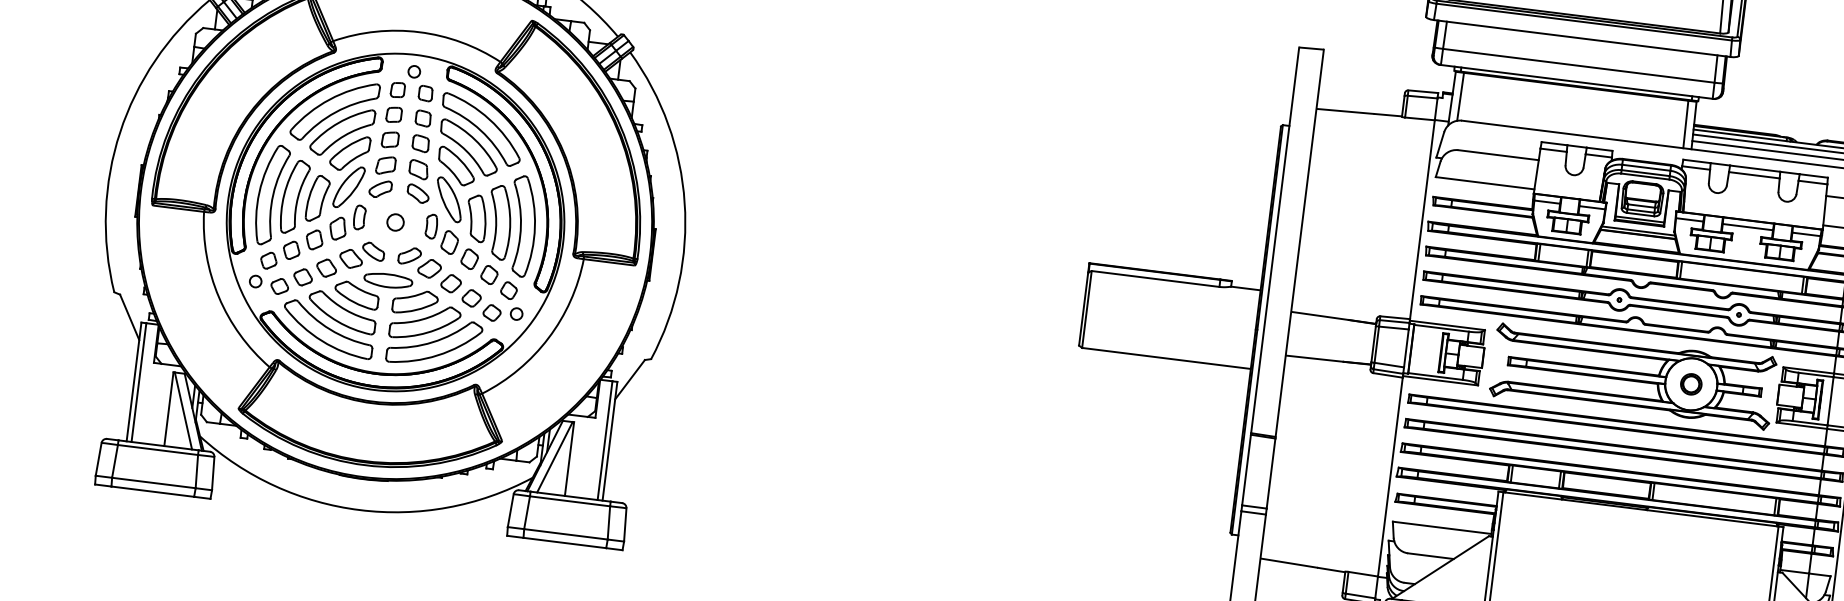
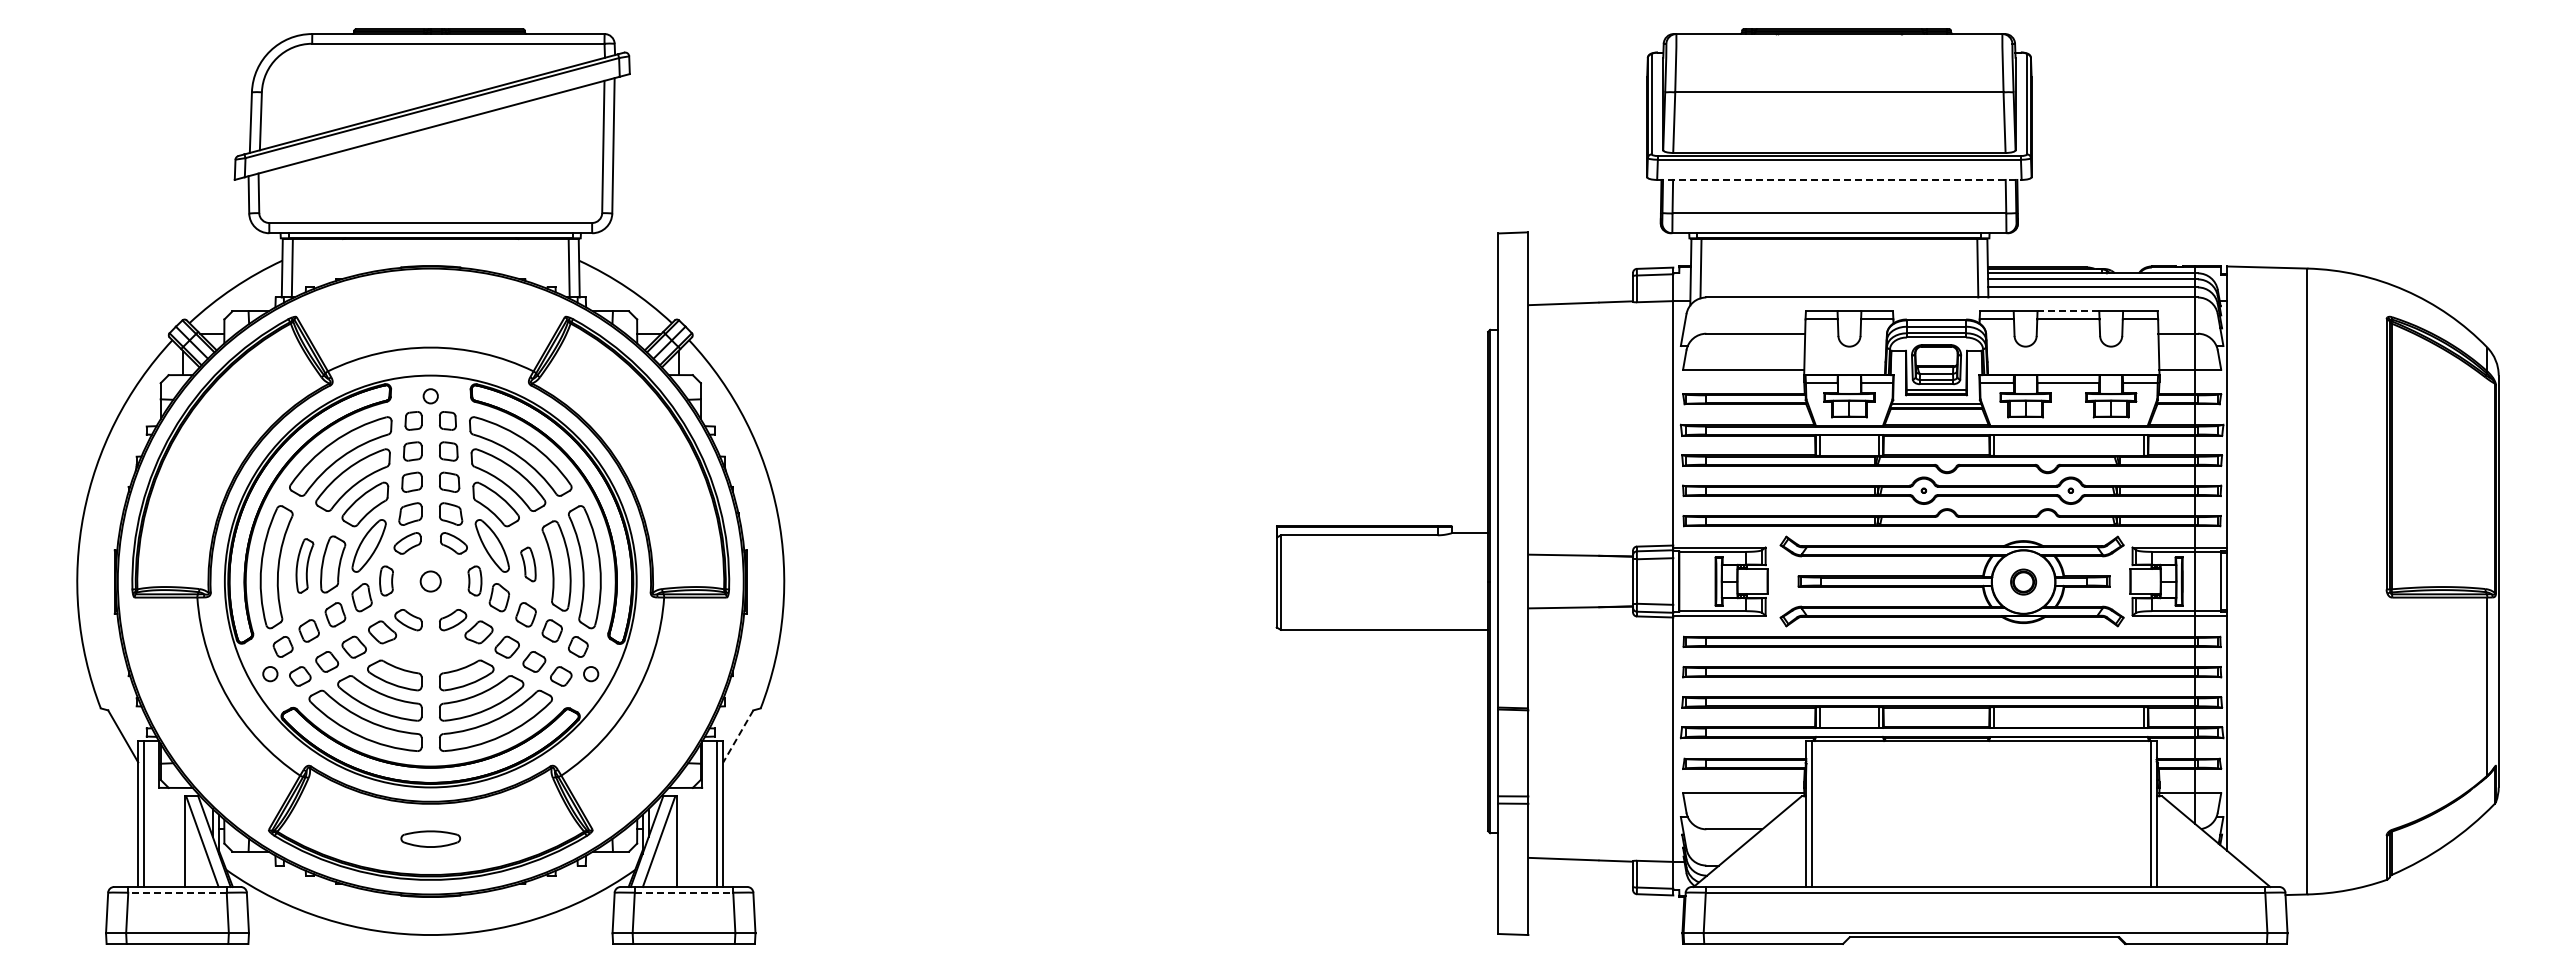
line: (1582, 38) -> (1839, 179), solid -> dashed
line: (1755, 168) -> (2068, 311), solid -> dashed
part: (294, 196) -> (304, 565), size x0.6
part: (476, 218) -> (528, 564), size x0.6
part: (388, 280) -> (430, 838), moved
line: (630, 379) -> (738, 736), solid -> dashed
line: (158, 449) -> (177, 892), solid -> dashed
line: (570, 501) -> (684, 892), solid -> dashed

